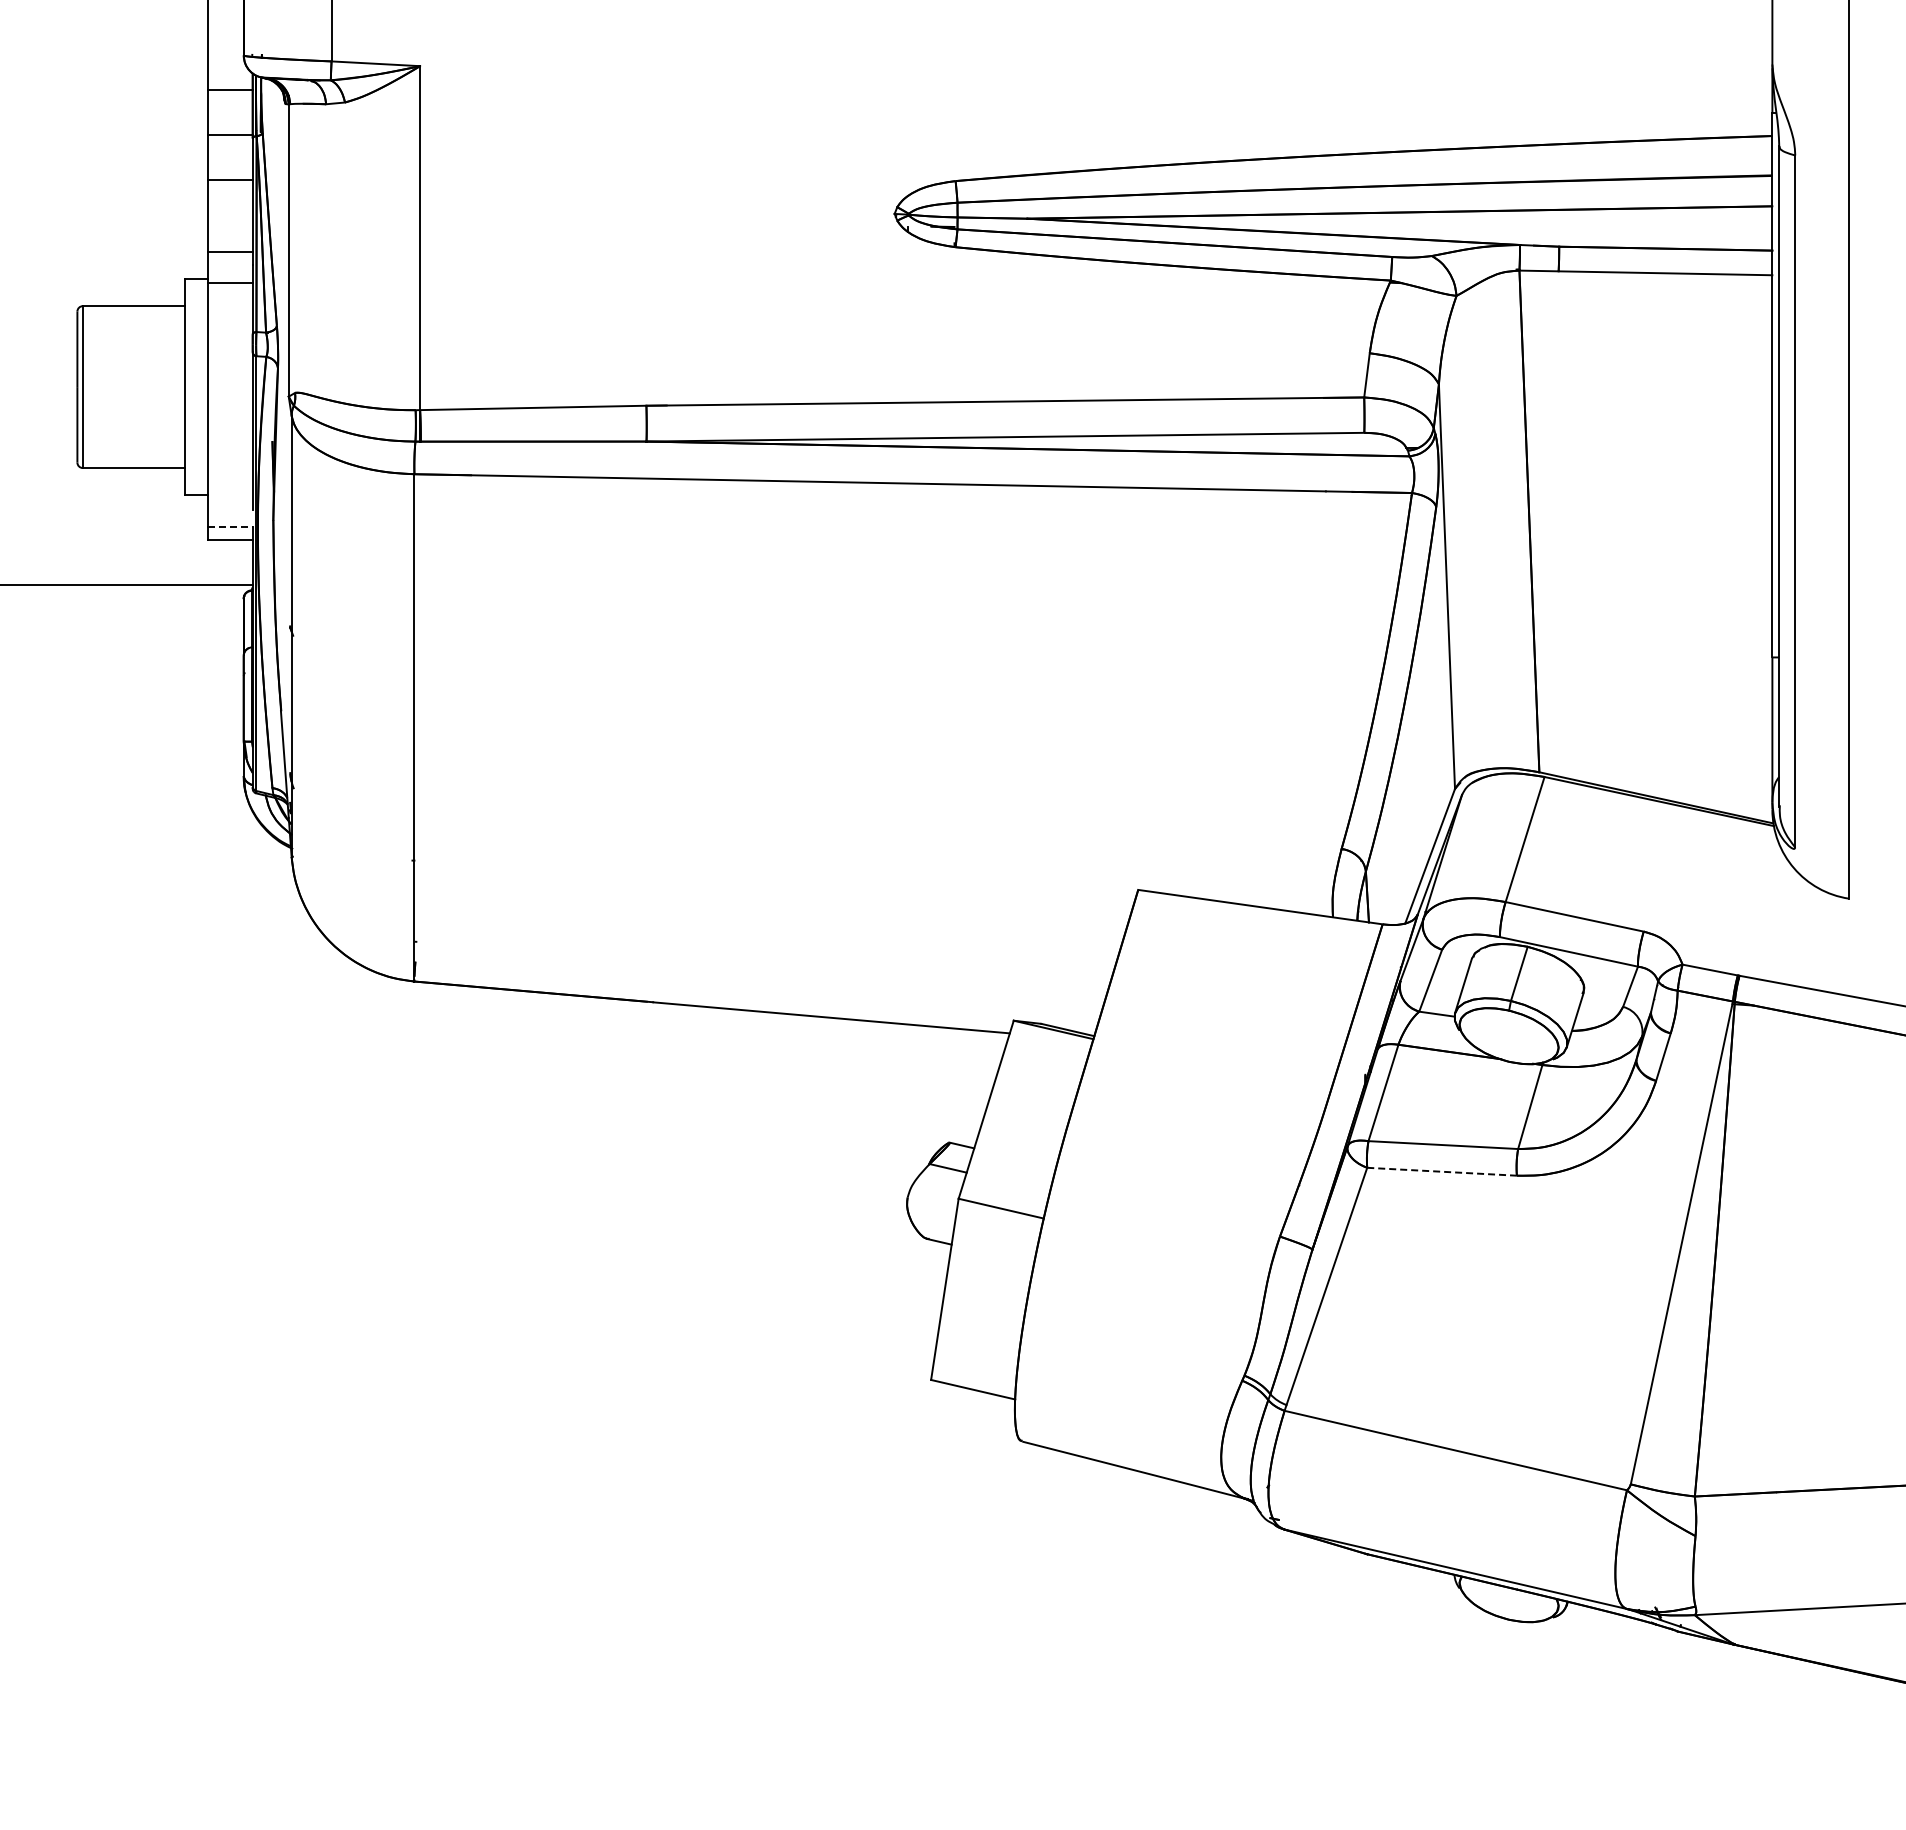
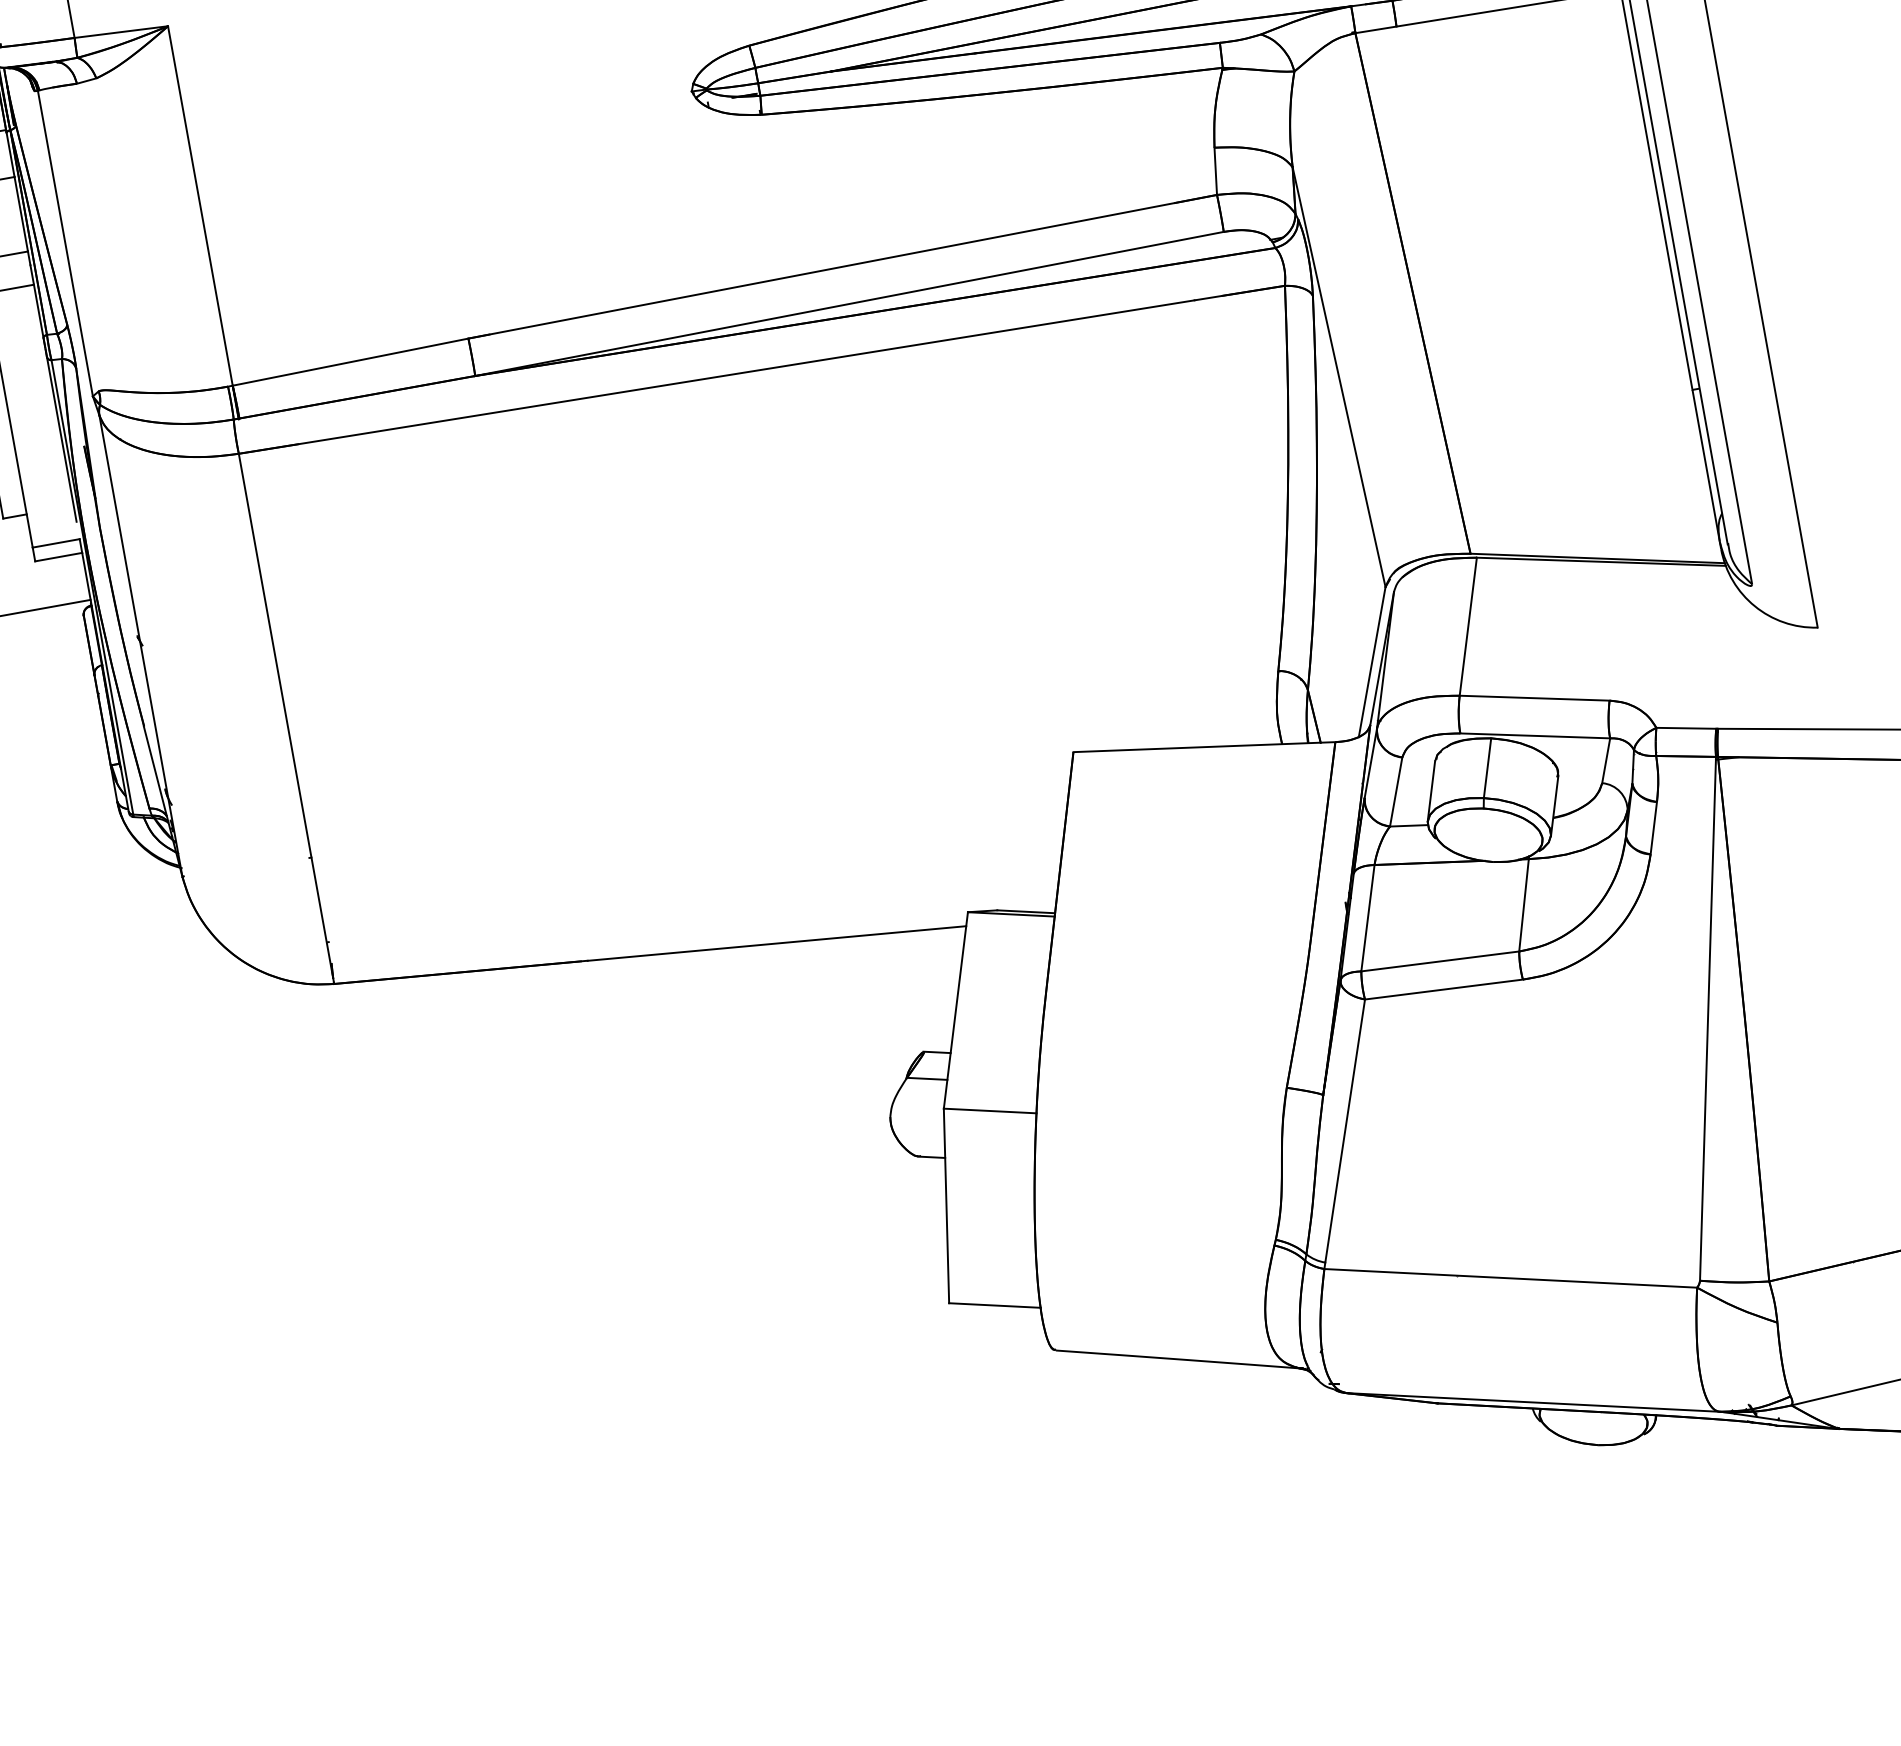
line: (230, 526) -> (56, 543), dashed -> solid
line: (1442, 1171) -> (1444, 989), dashed -> solid

